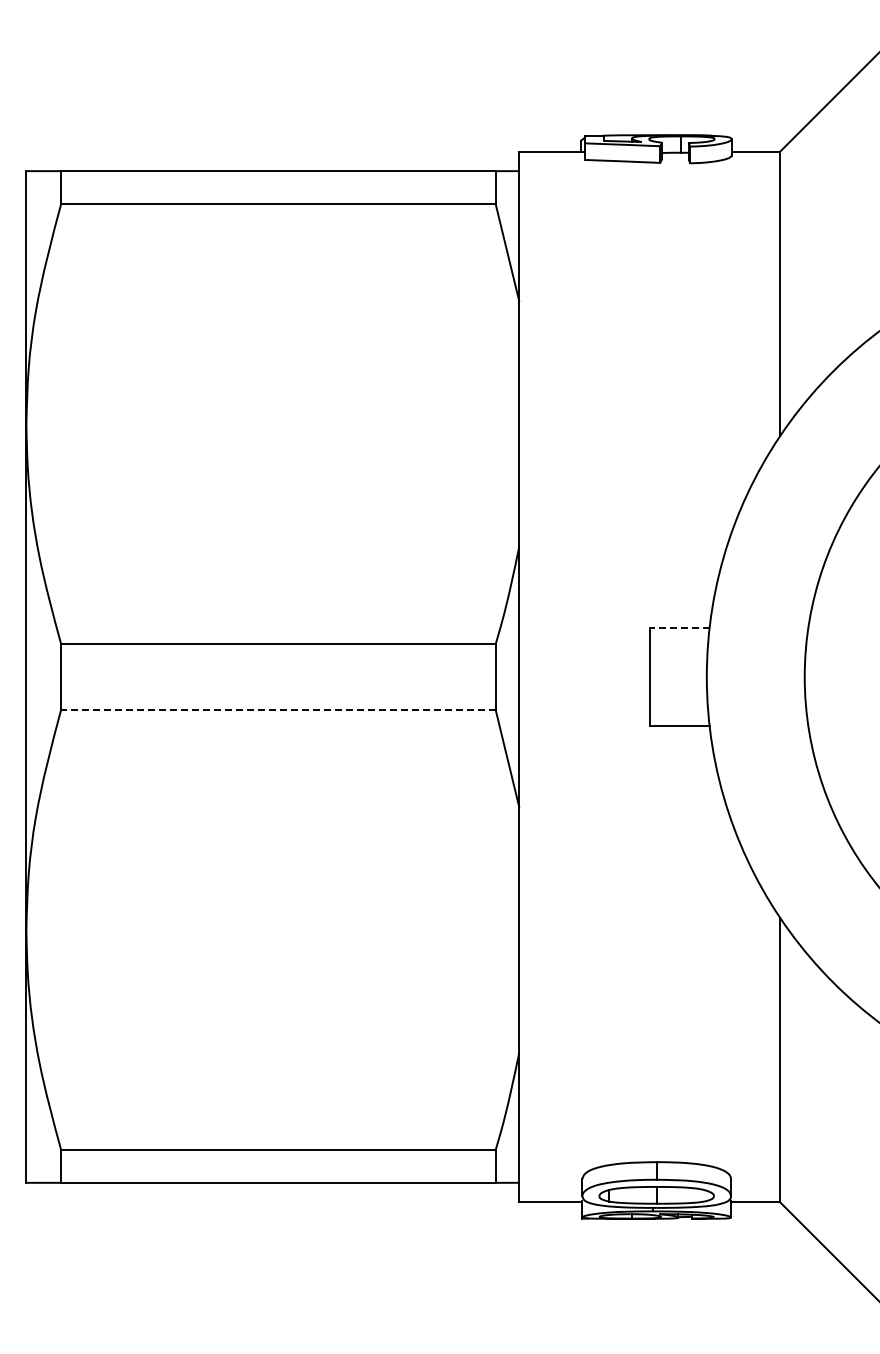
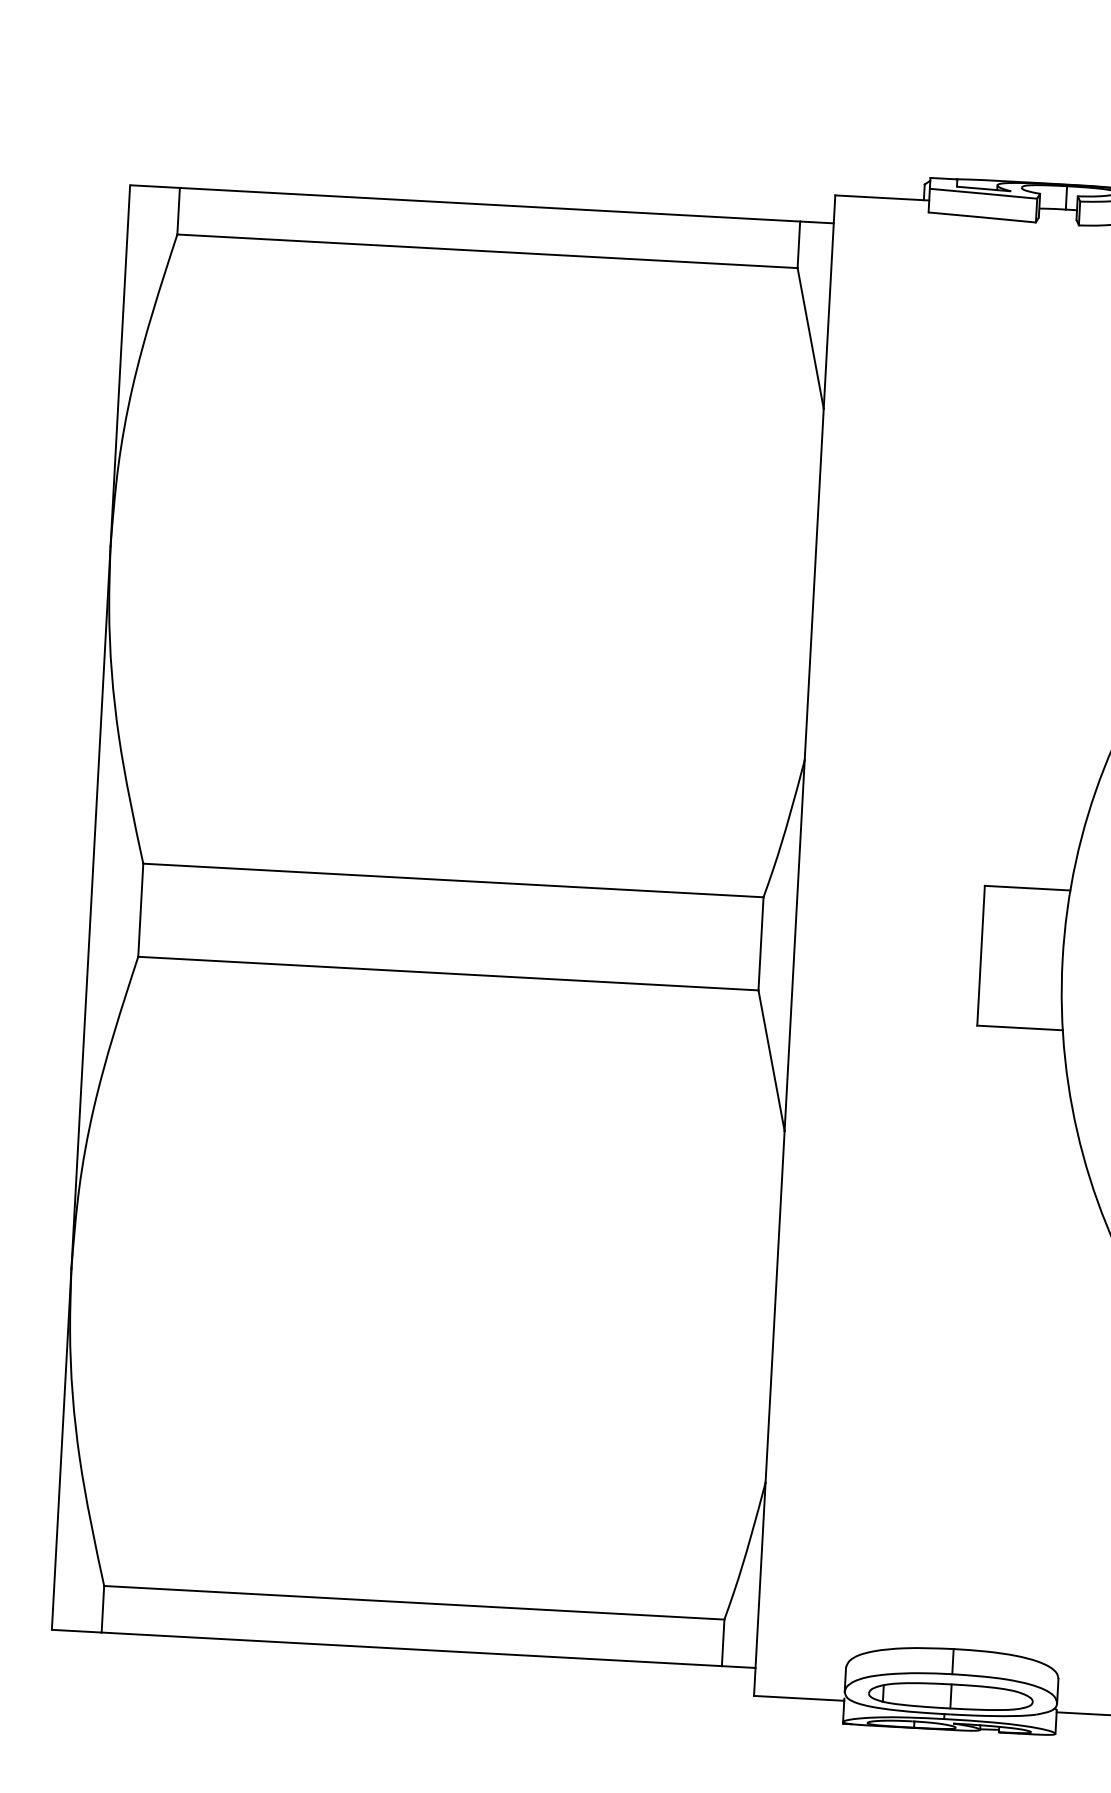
line: (679, 628) -> (1027, 888), dashed -> solid
line: (277, 709) -> (447, 973), dashed -> solid

